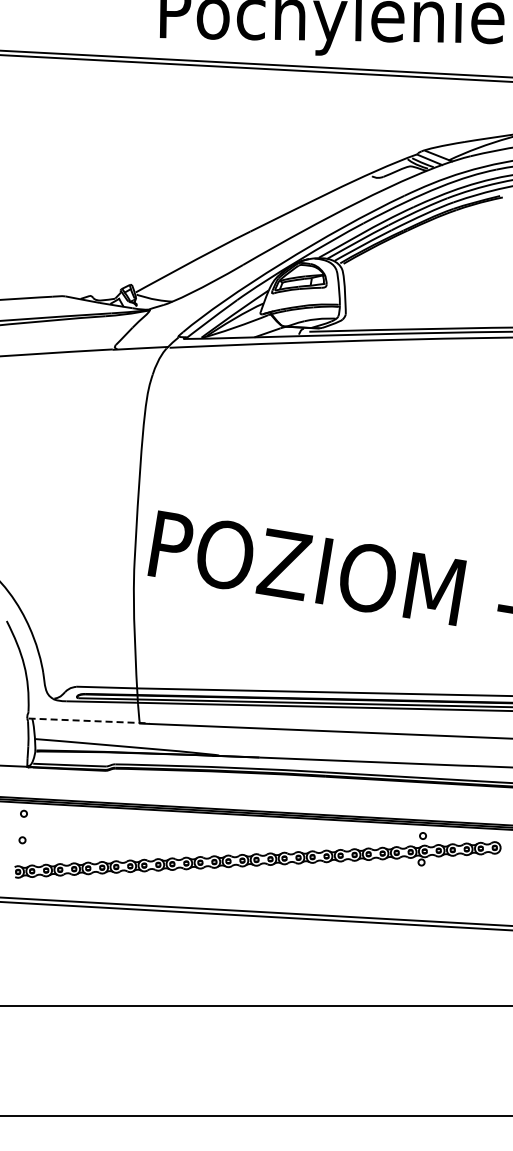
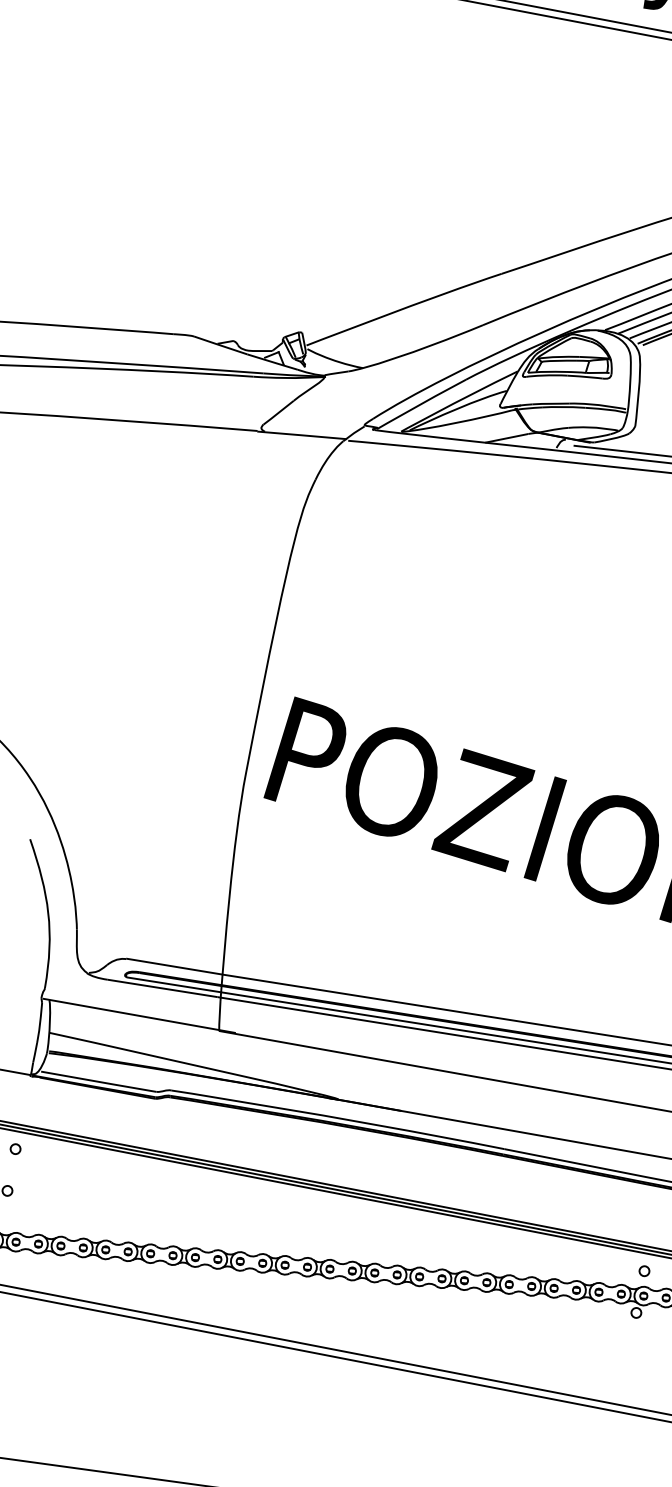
line: (89, 720) -> (139, 1015), dashed -> solid

